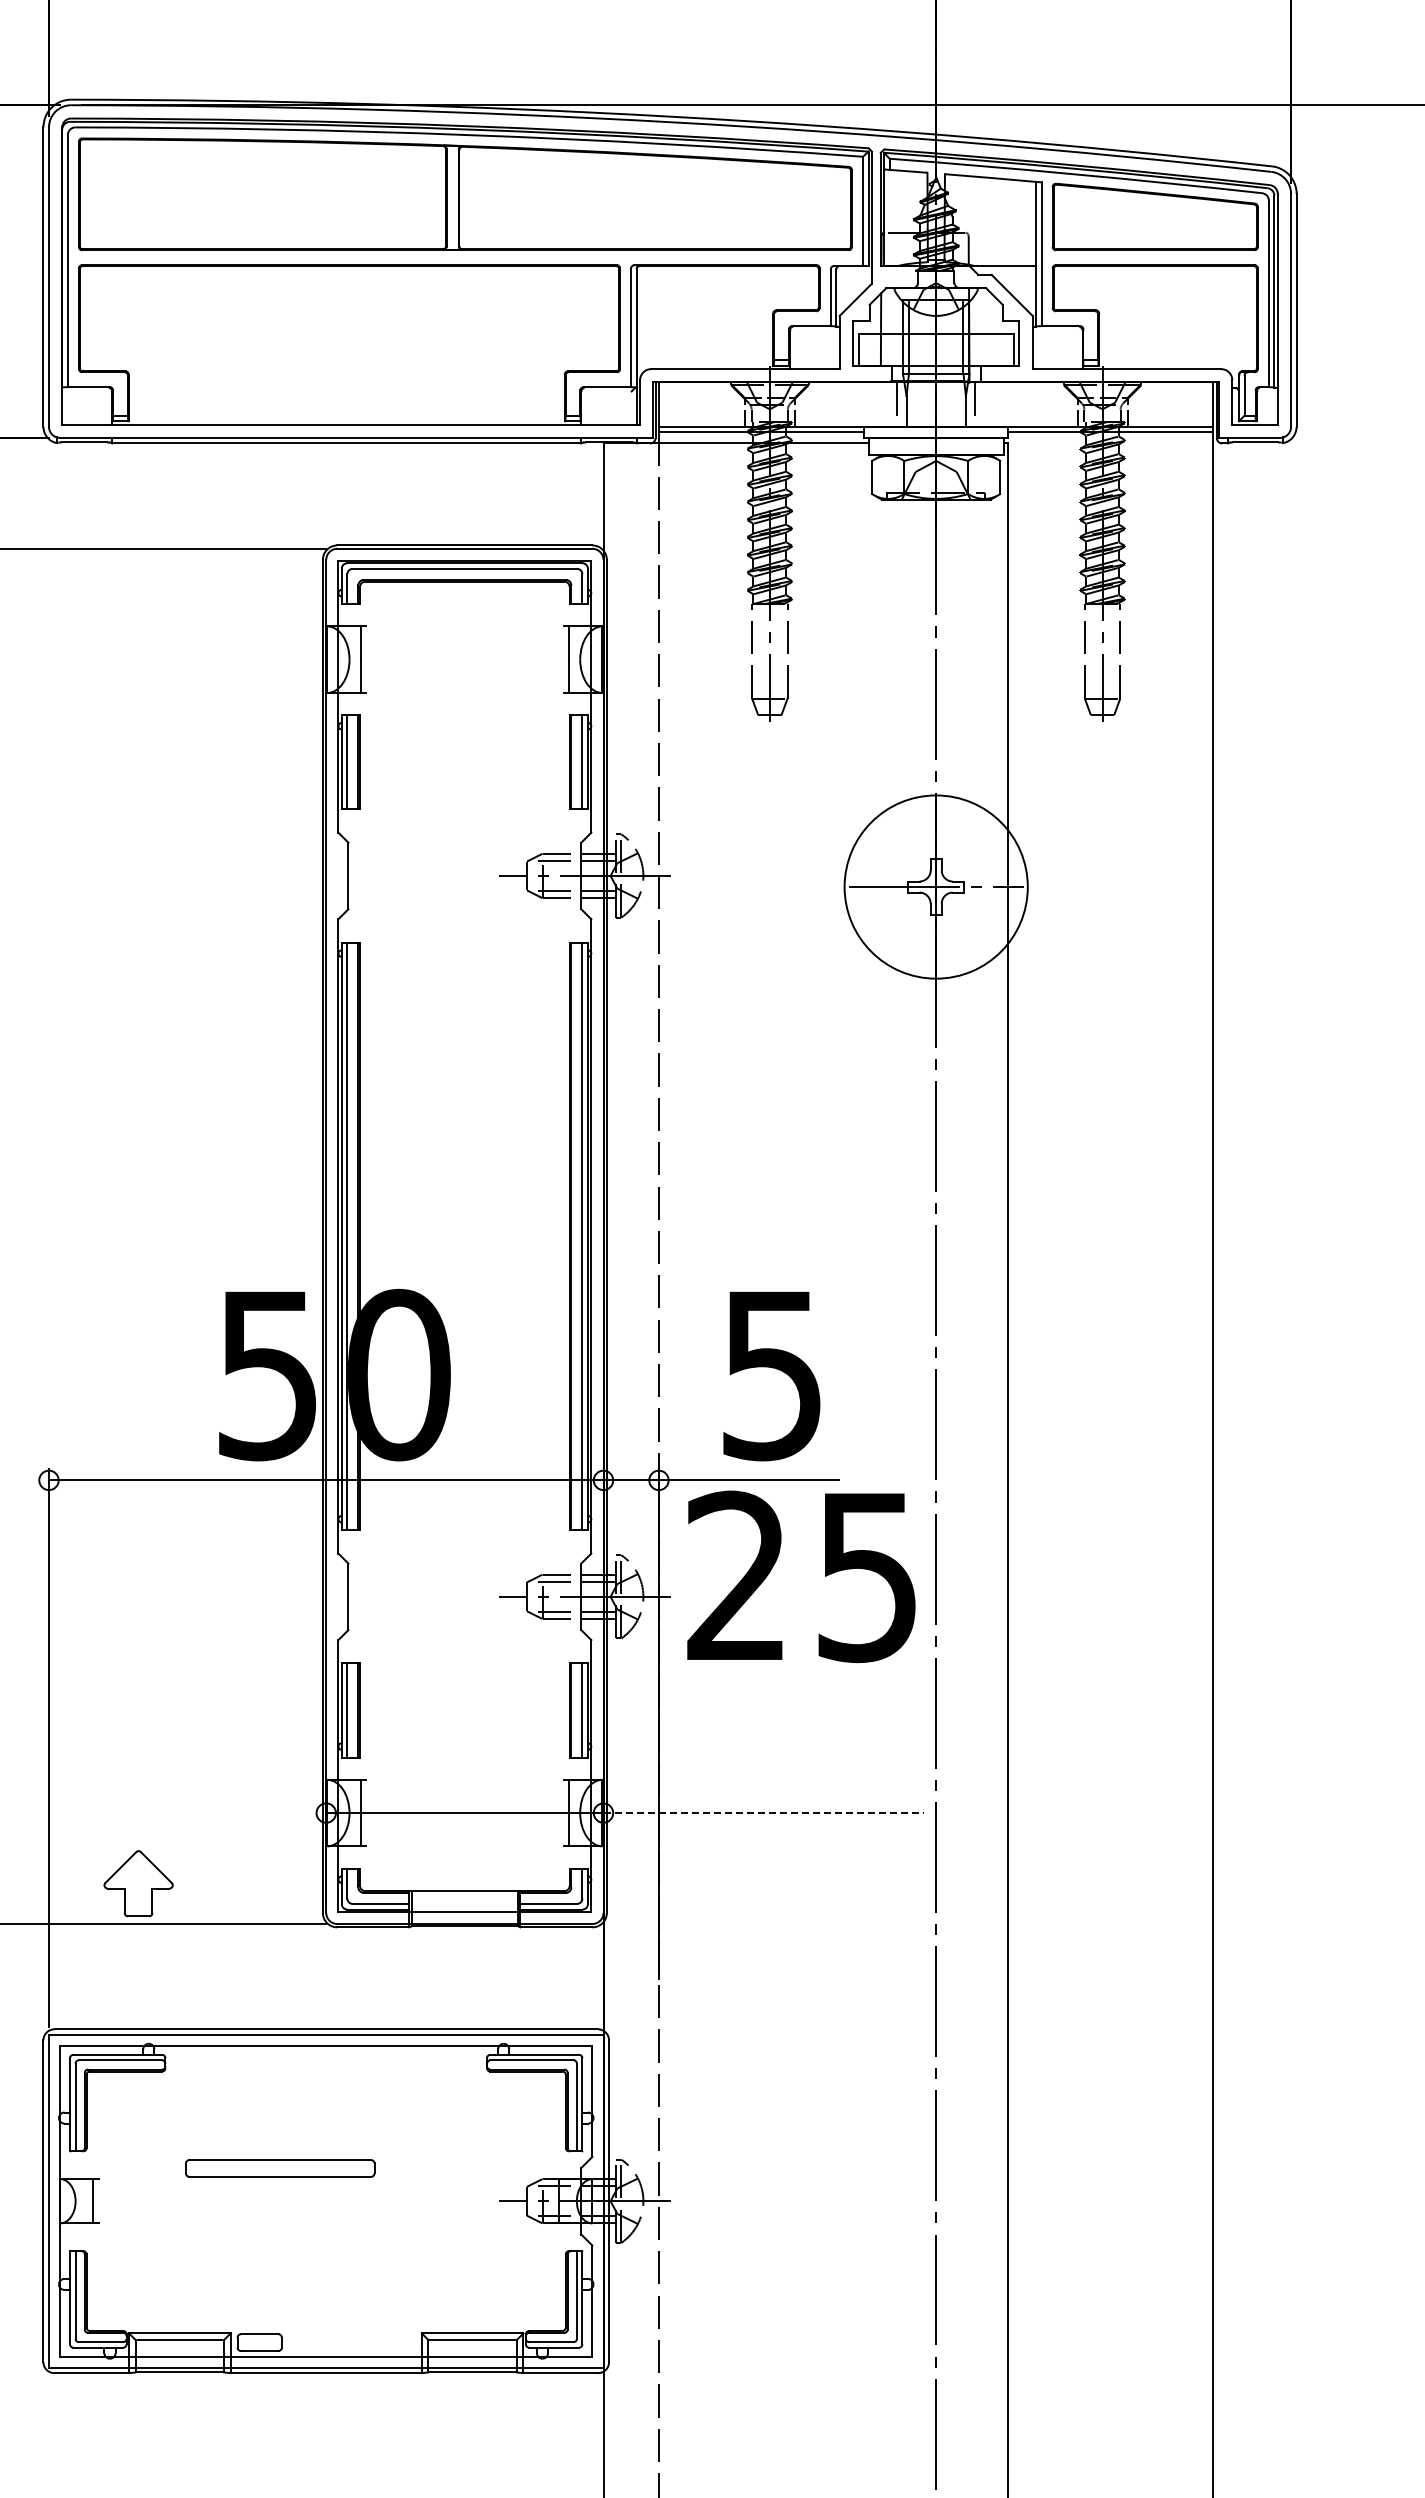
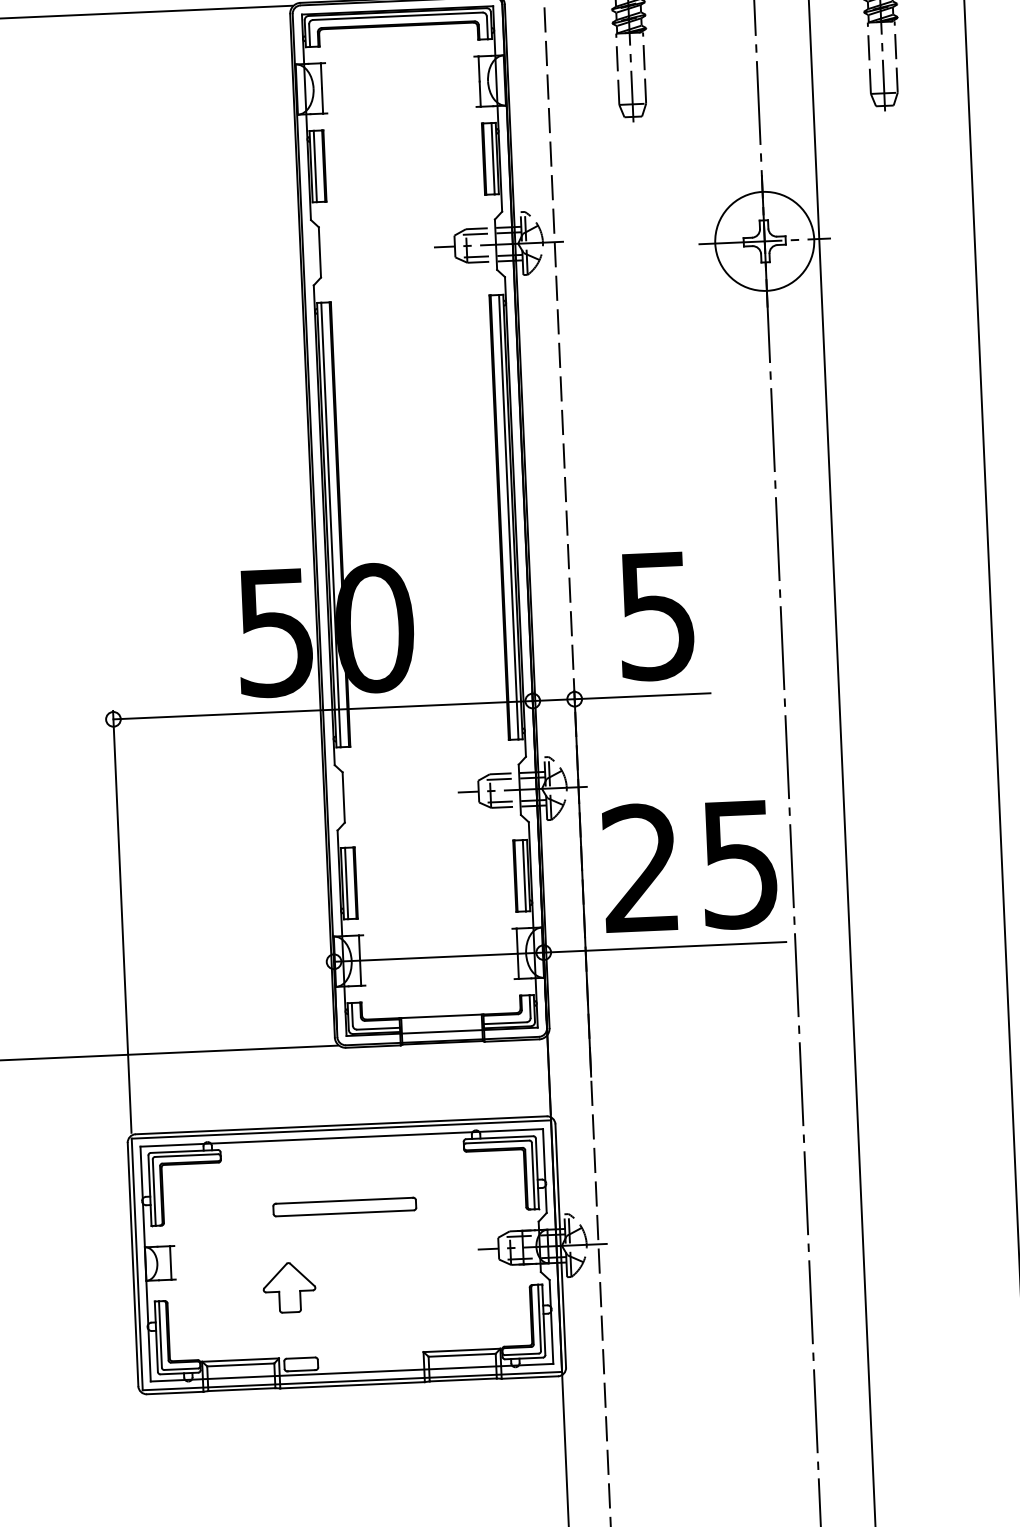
circle: (935, 886) -> (764, 240), size x0.71
text: (801, 1576) -> (689, 866), moved
line: (764, 1813) -> (665, 947), dashed -> solid
part: (138, 1883) -> (289, 1287), moved
part: (280, 2168) -> (344, 1207), moved

